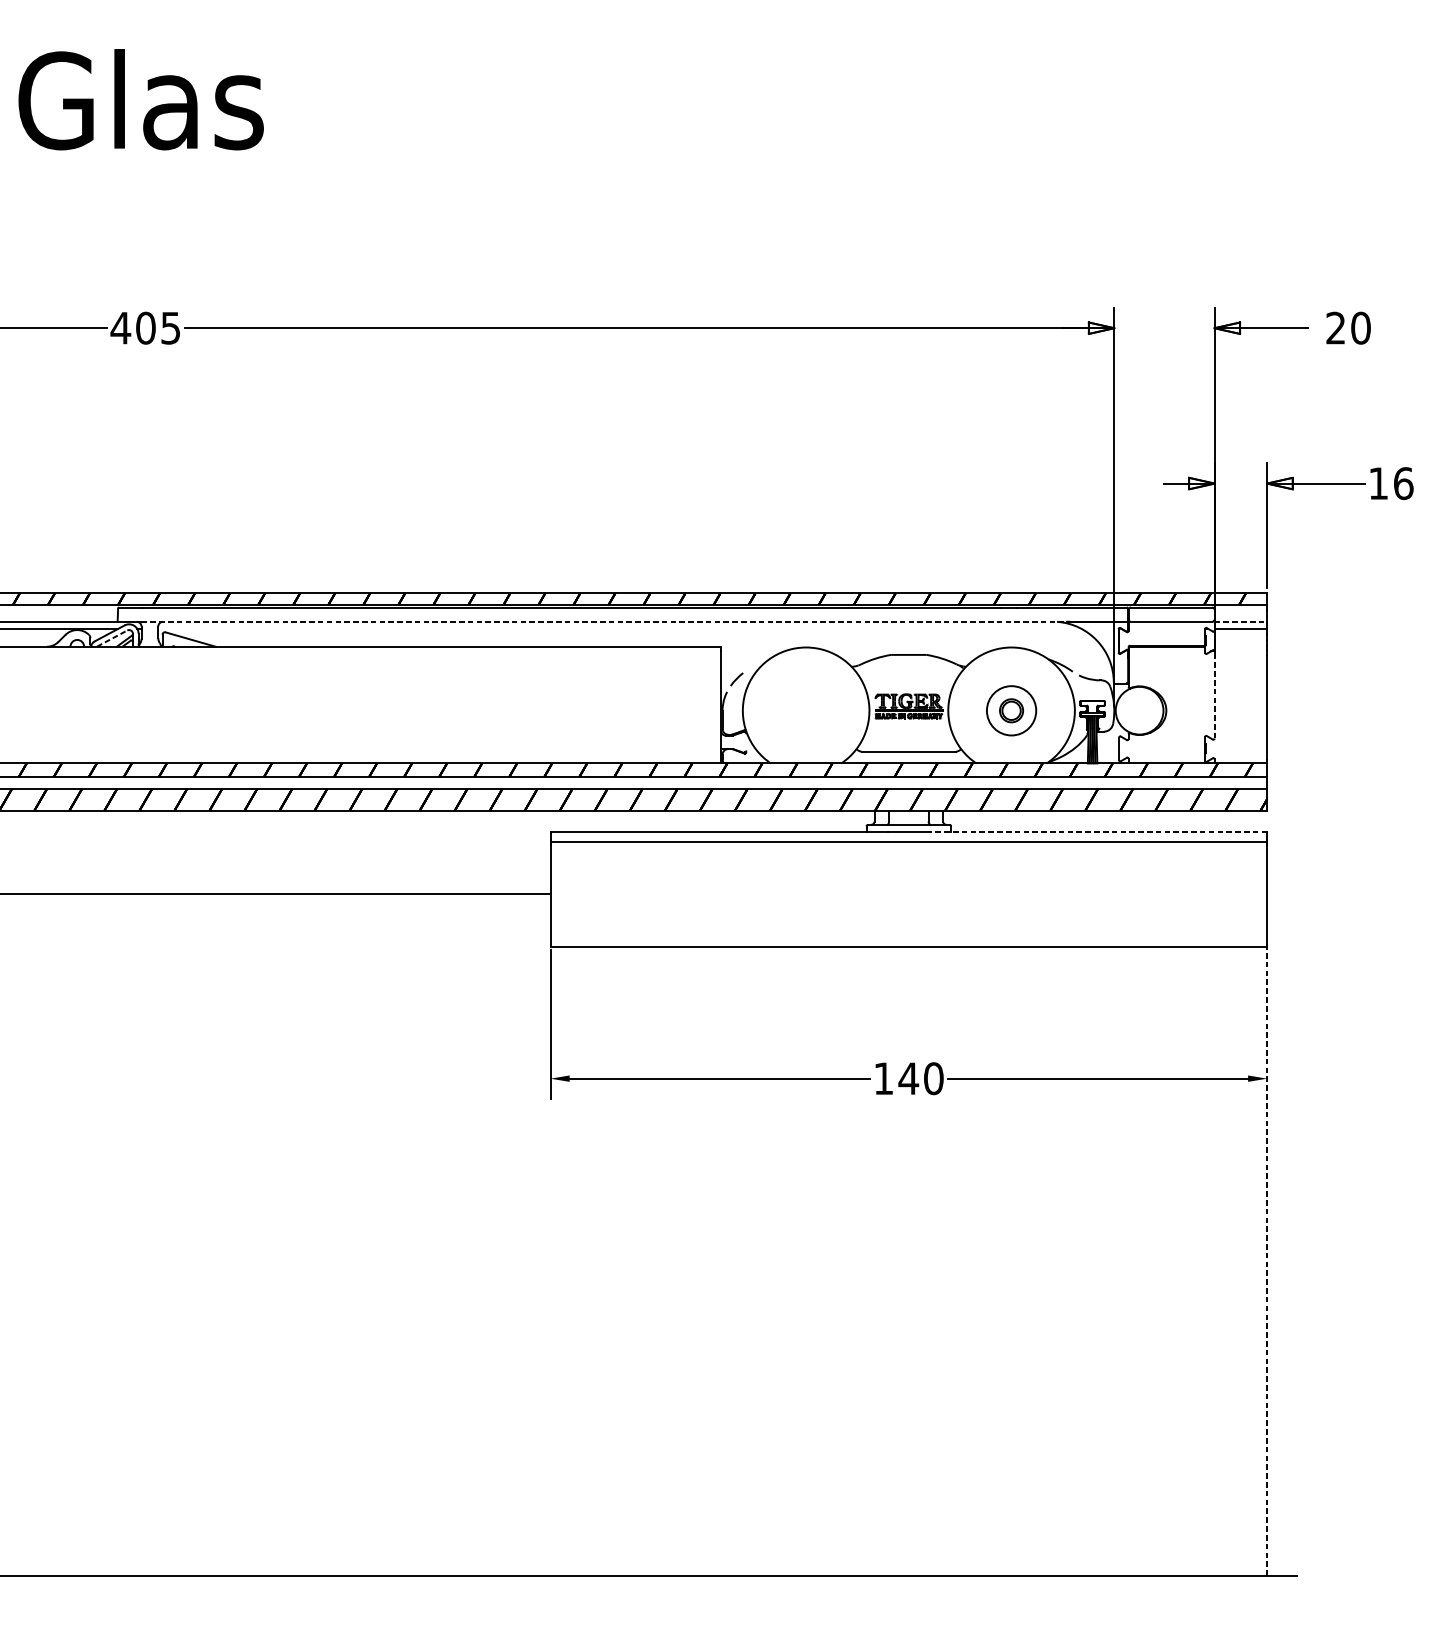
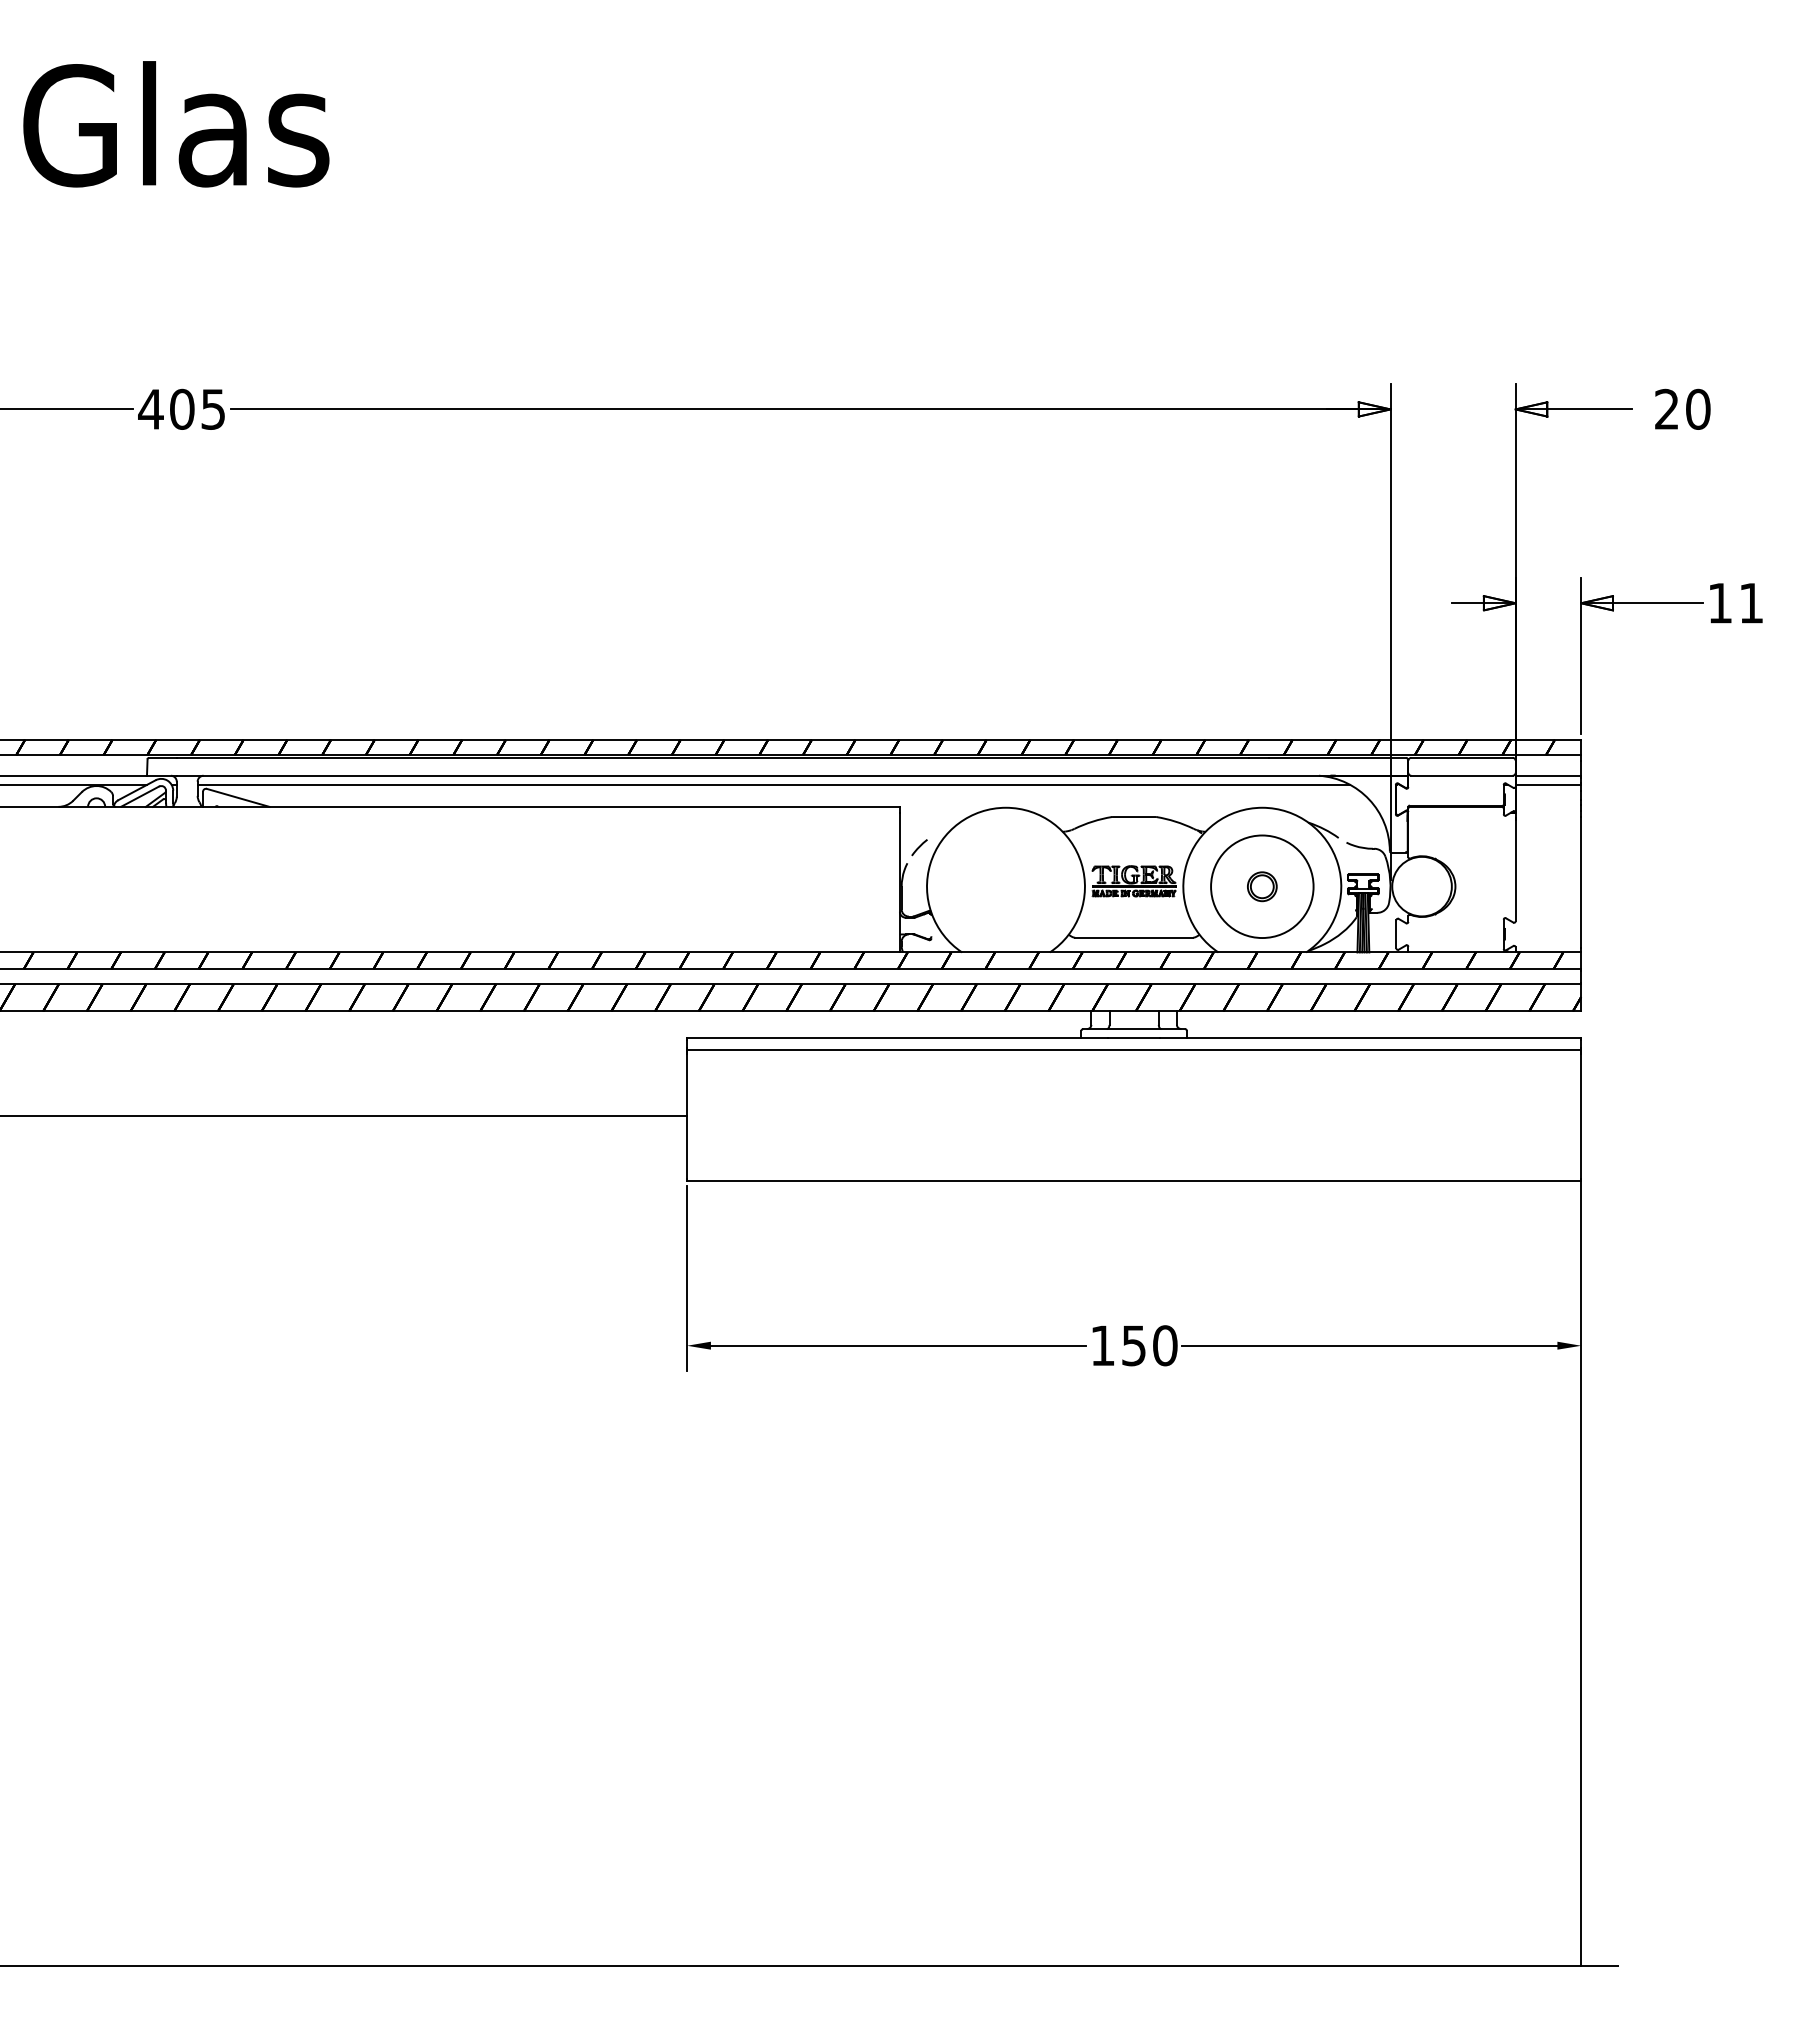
text: (1403, 482) -> (1751, 602), 16 -> 11
line: (634, 621) -> (791, 775), dashed -> solid
line: (1240, 621) -> (1548, 775), dashed -> solid
line: (619, 628) -> (773, 784), added
line: (112, 638) -> (140, 796), dashed -> solid
line: (1214, 697) -> (1515, 870), dashed -> solid
circle: (1011, 710) -> (1262, 886), size x1.67
line: (1098, 832) -> (1370, 1038), dashed -> solid
text: (908, 1078) -> (1133, 1345), 140 -> 150
line: (1267, 1261) -> (1581, 1573), dashed -> solid

